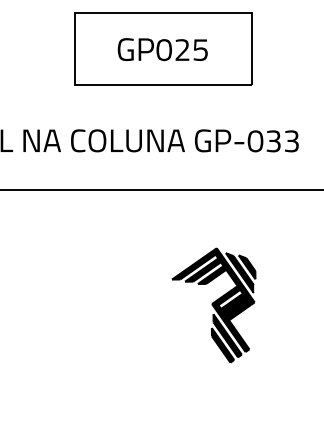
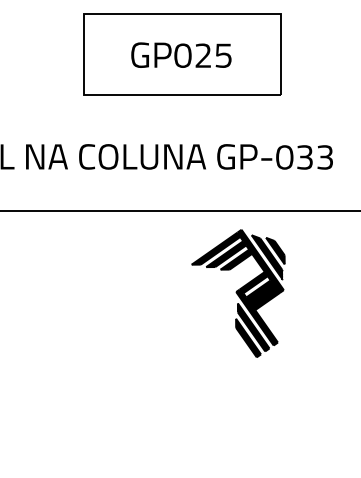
part: (213, 305) -> (237, 293), moved

